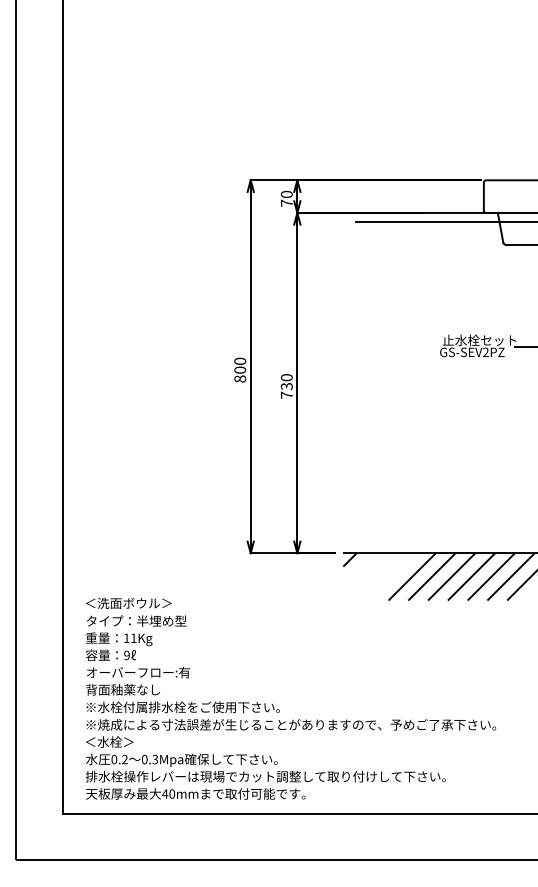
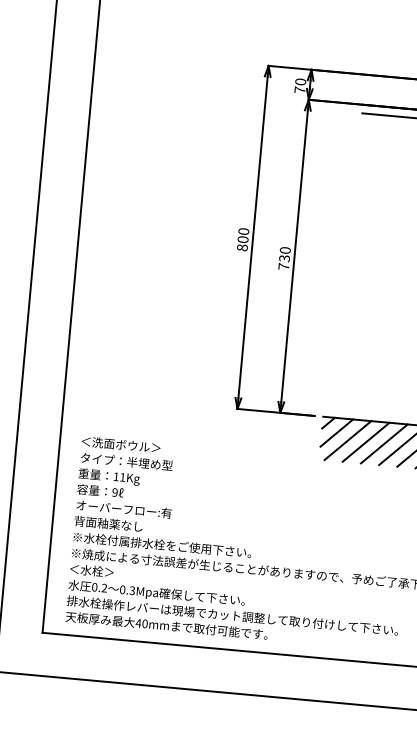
line: (359, 569) -> (336, 432), added
line: (372, 576) -> (347, 440), added
line: (392, 576) -> (365, 442), added

